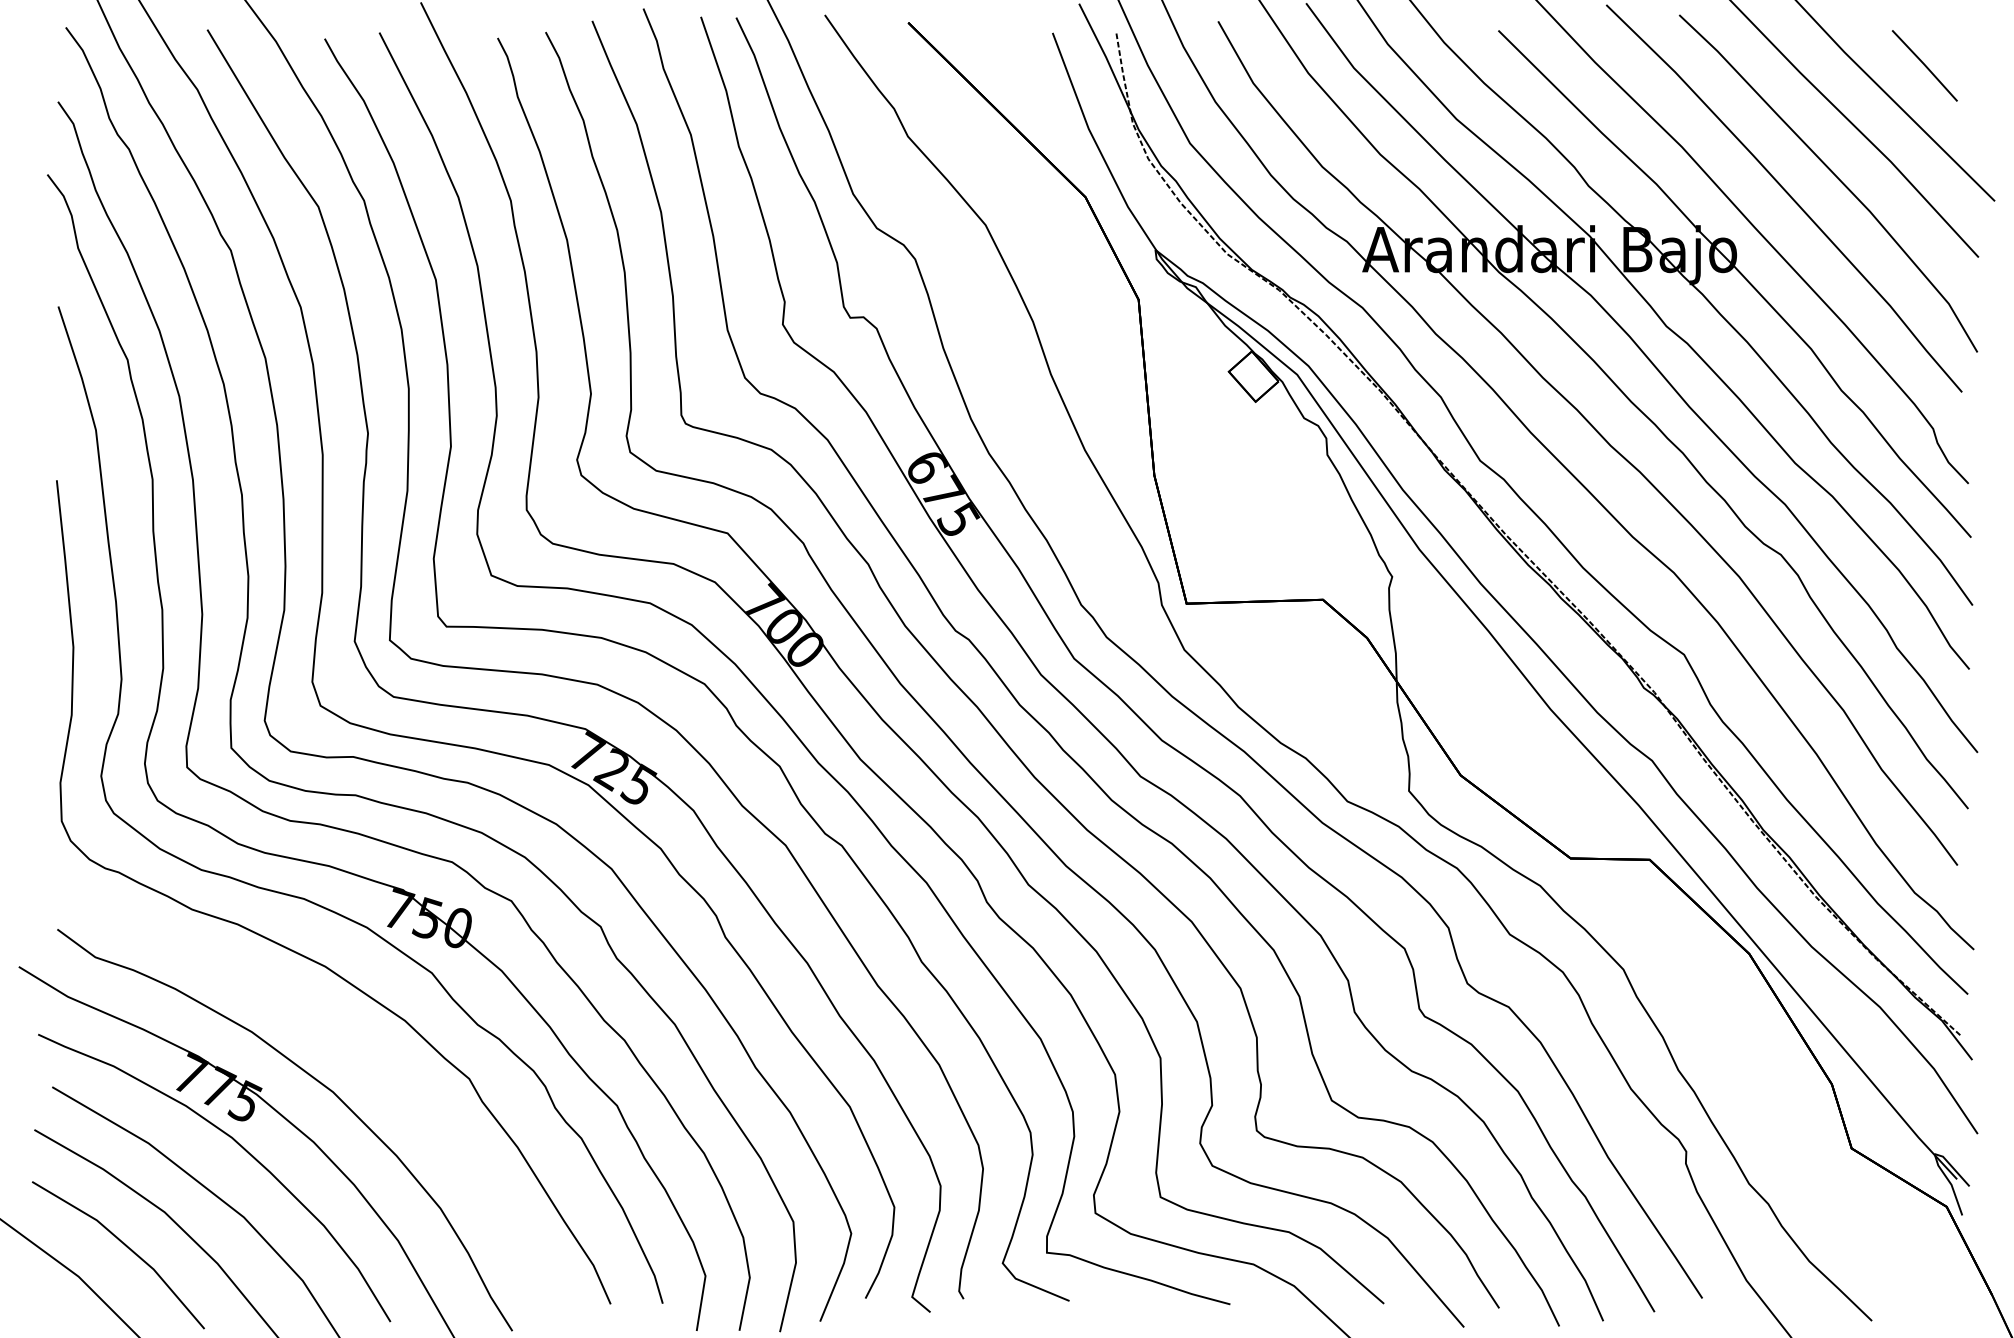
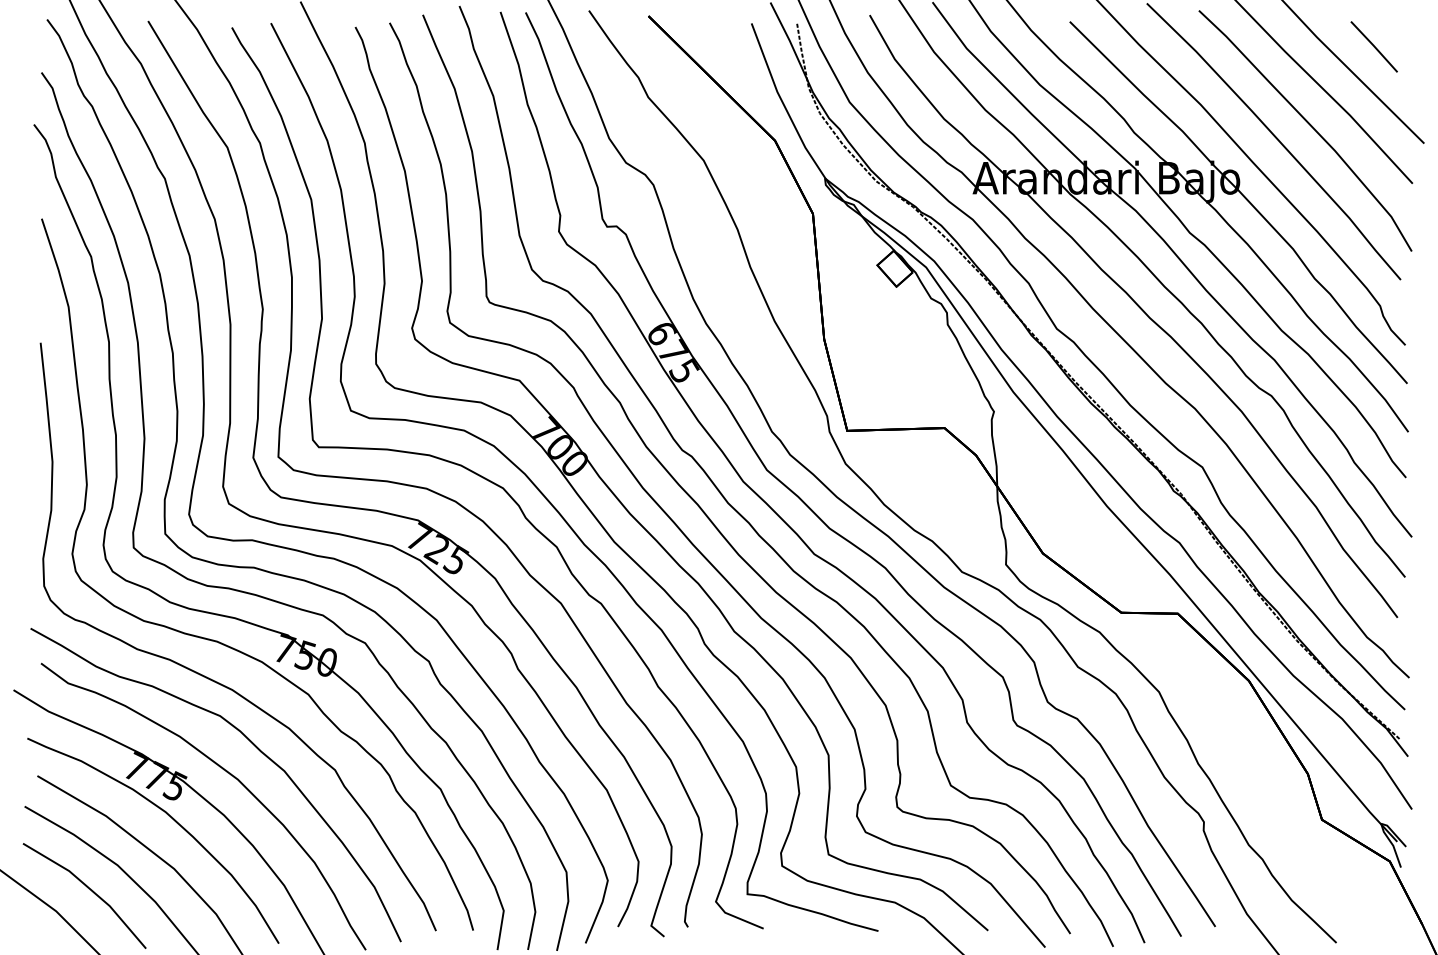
part: (356, 1045) -> (254, 746), added

